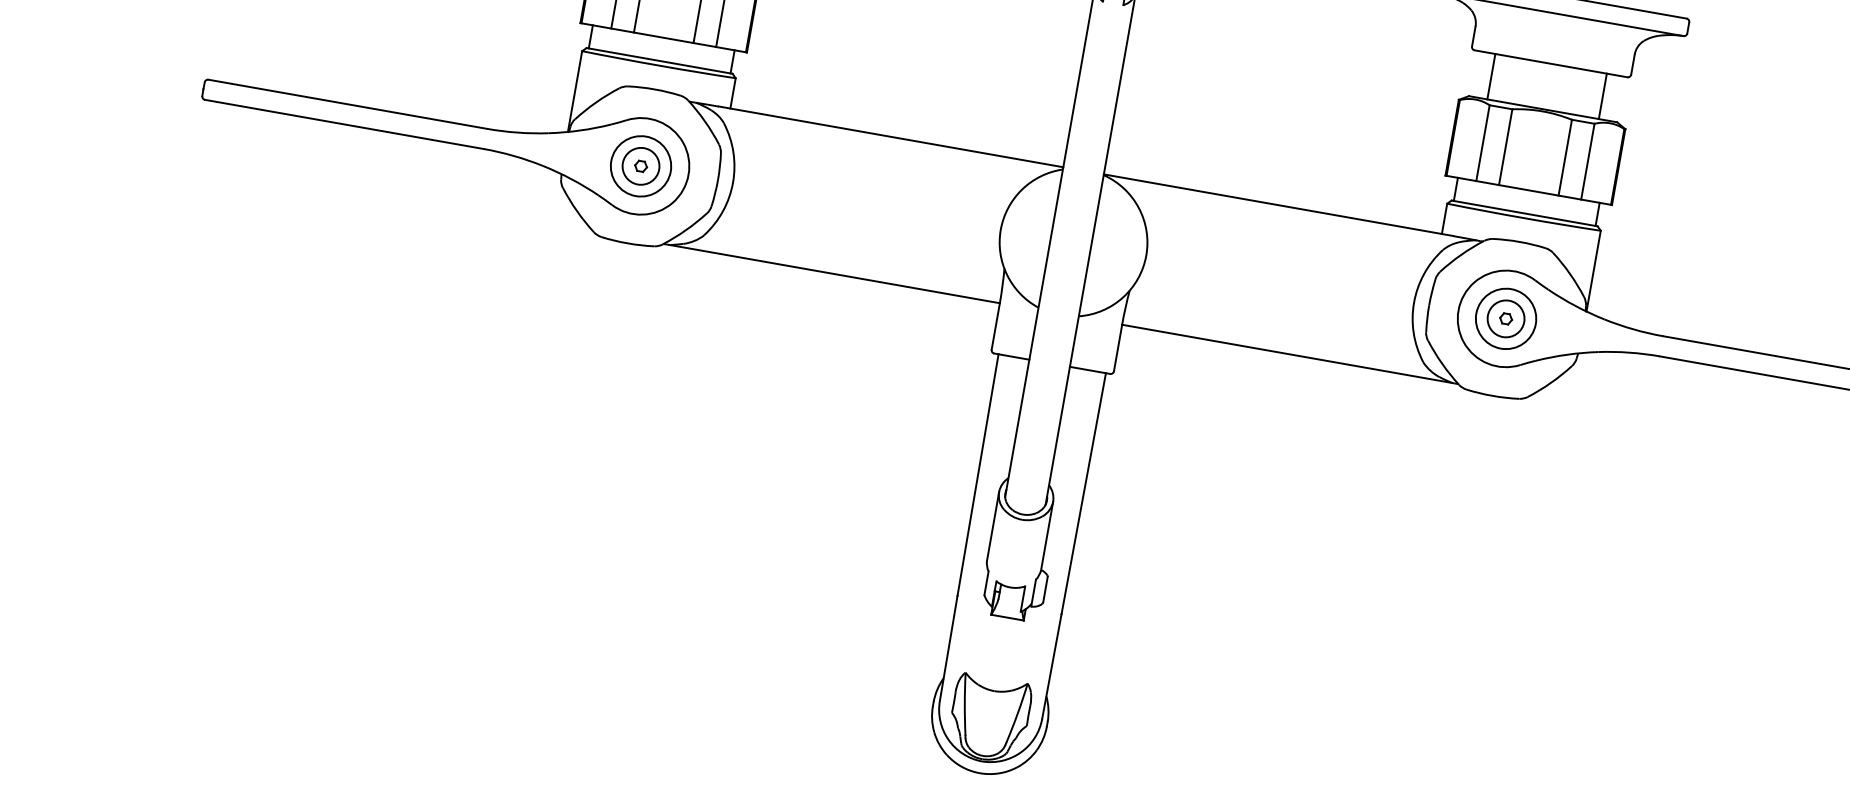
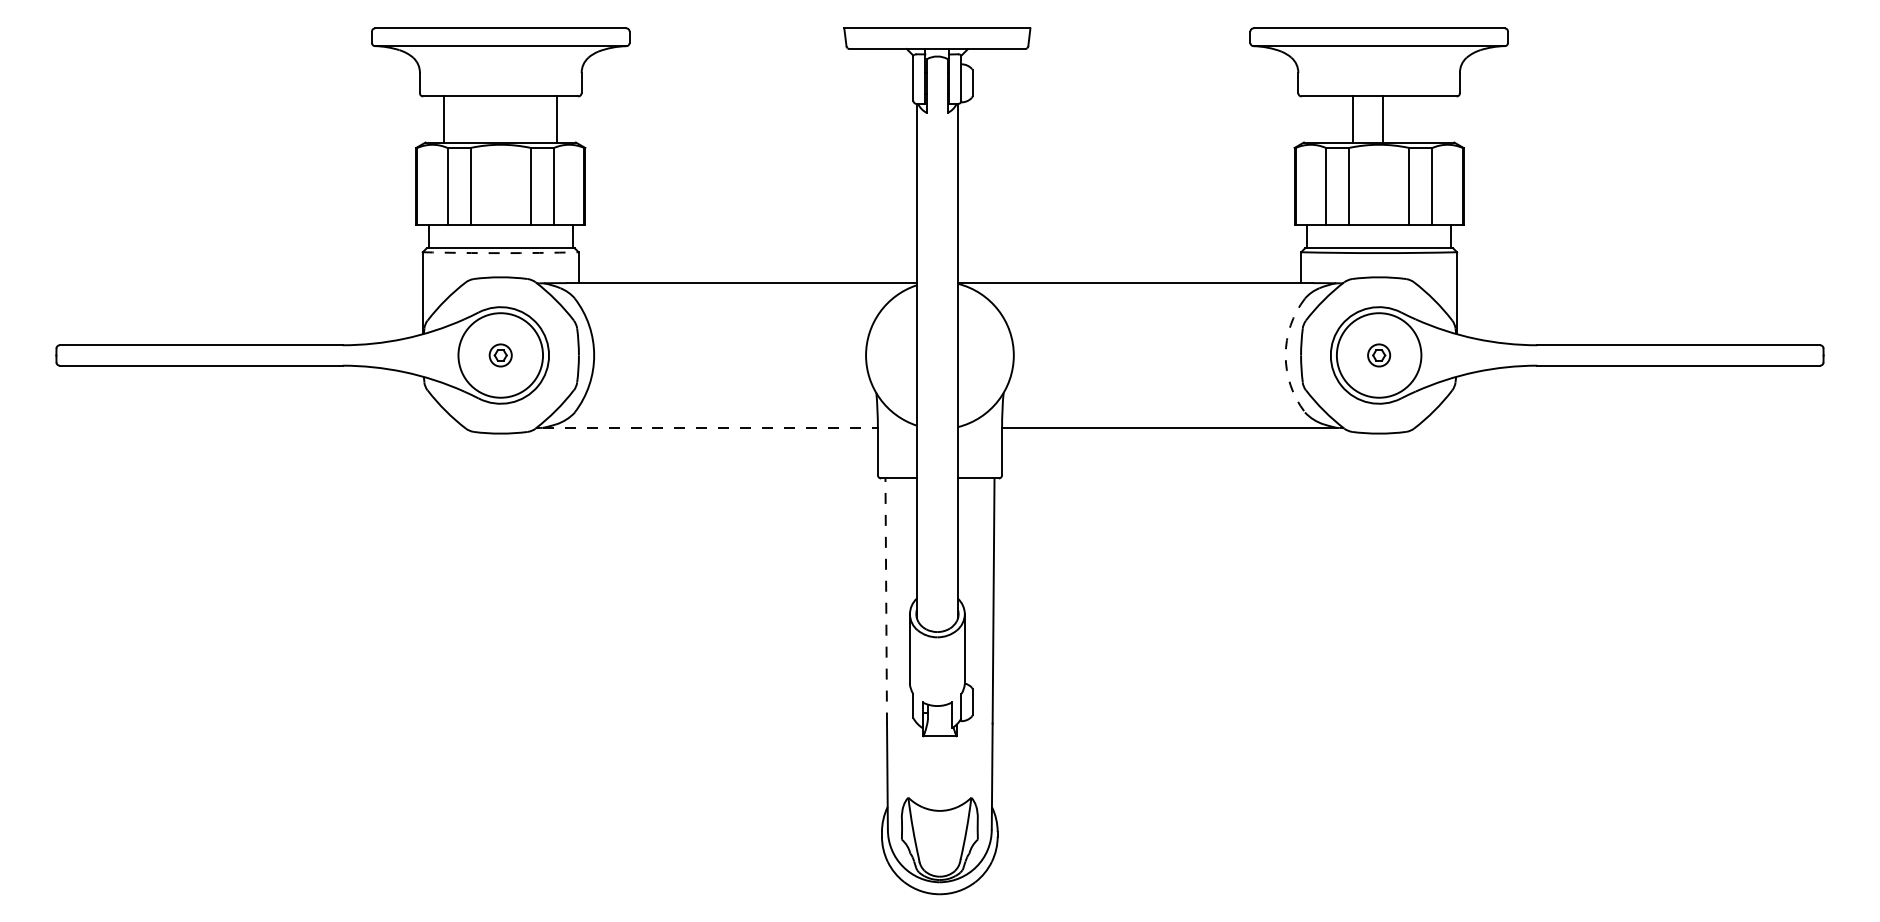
arc: (658, 65) -> (500, 253), solid -> dashed
line: (1491, 76) -> (1352, 119), moved
line: (1602, 96) -> (1382, 119), moved
circle: (640, 166) -> (500, 355), size x0.6
circle: (640, 166) -> (500, 355), size x1.4
line: (835, 273) -> (710, 427), solid -> dashed
arc: (1413, 302) -> (1285, 355), solid -> dashed
circle: (1505, 318) -> (1378, 355), size x0.6
circle: (1505, 318) -> (1378, 355), size x1.4
line: (978, 474) -> (886, 600), solid -> dashed

